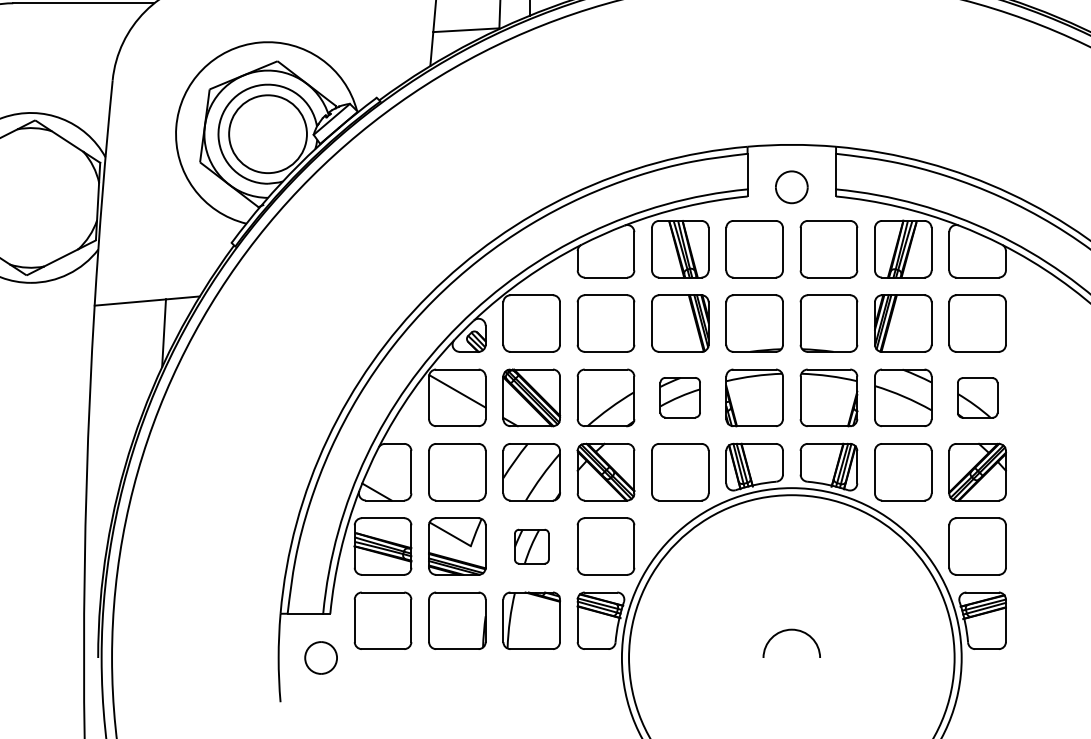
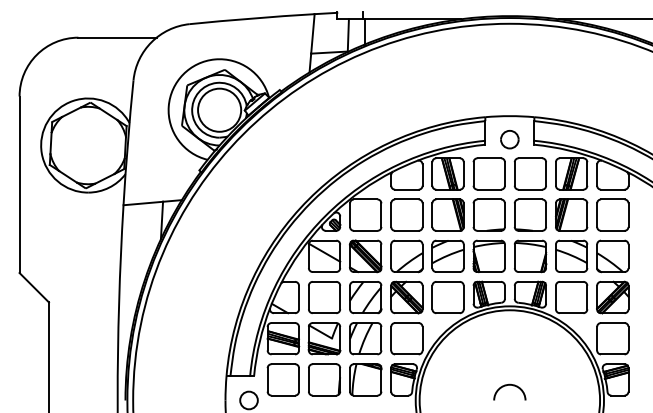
part: (679, 396) -> (447, 255), size x1.43
part: (977, 398) -> (612, 256), size x1.43
part: (531, 546) -> (365, 338), size x1.67

